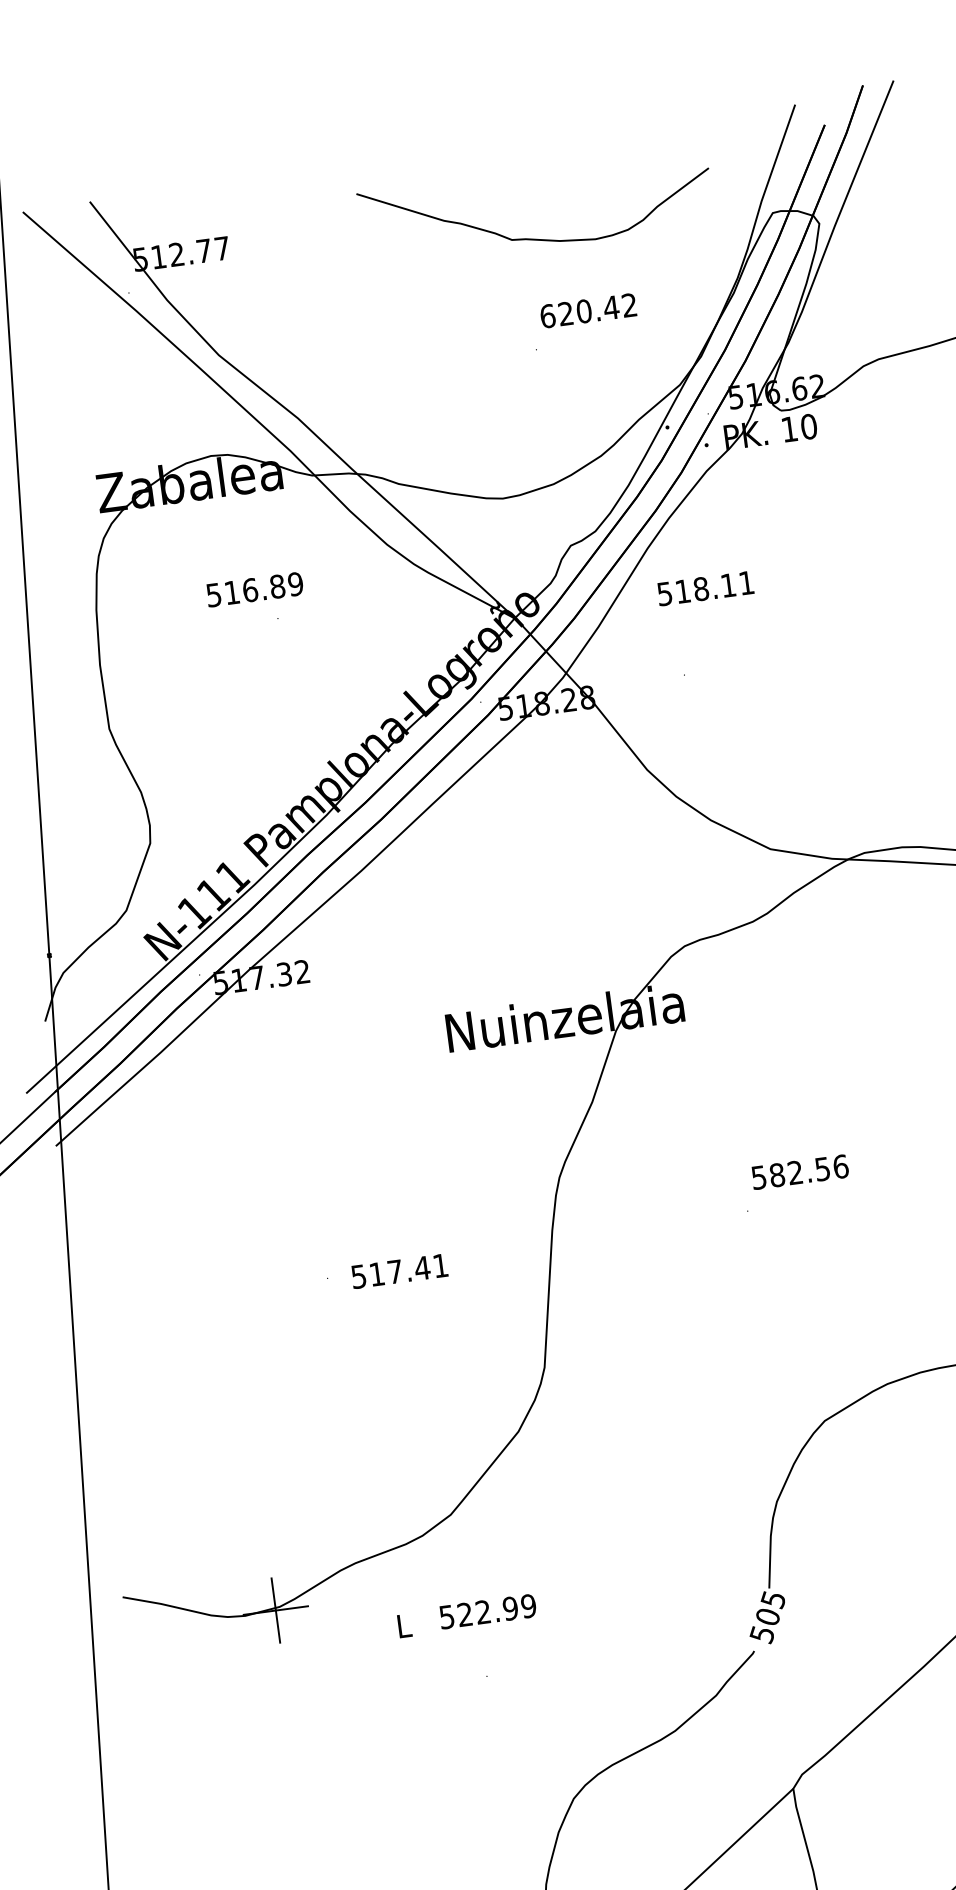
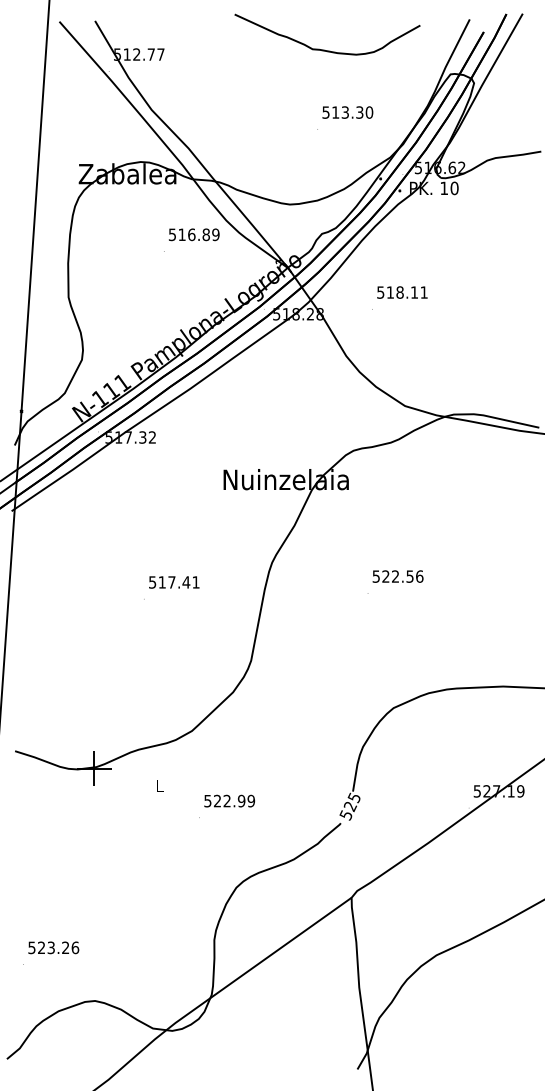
curve: (534, 237) -> (324, 49), moved
text: (588, 310) -> (347, 112), 620.42 -> 513.30
text: (705, 588) -> (402, 292), moved
text: (255, 589) -> (194, 234), moved
text: (776, 1175) -> (385, 576), 582.56 -> 522.56
text: (400, 1271) -> (174, 582), moved
text: (487, 1610) -> (229, 800), moved
text: (768, 1617) -> (350, 806), 505 -> 525

